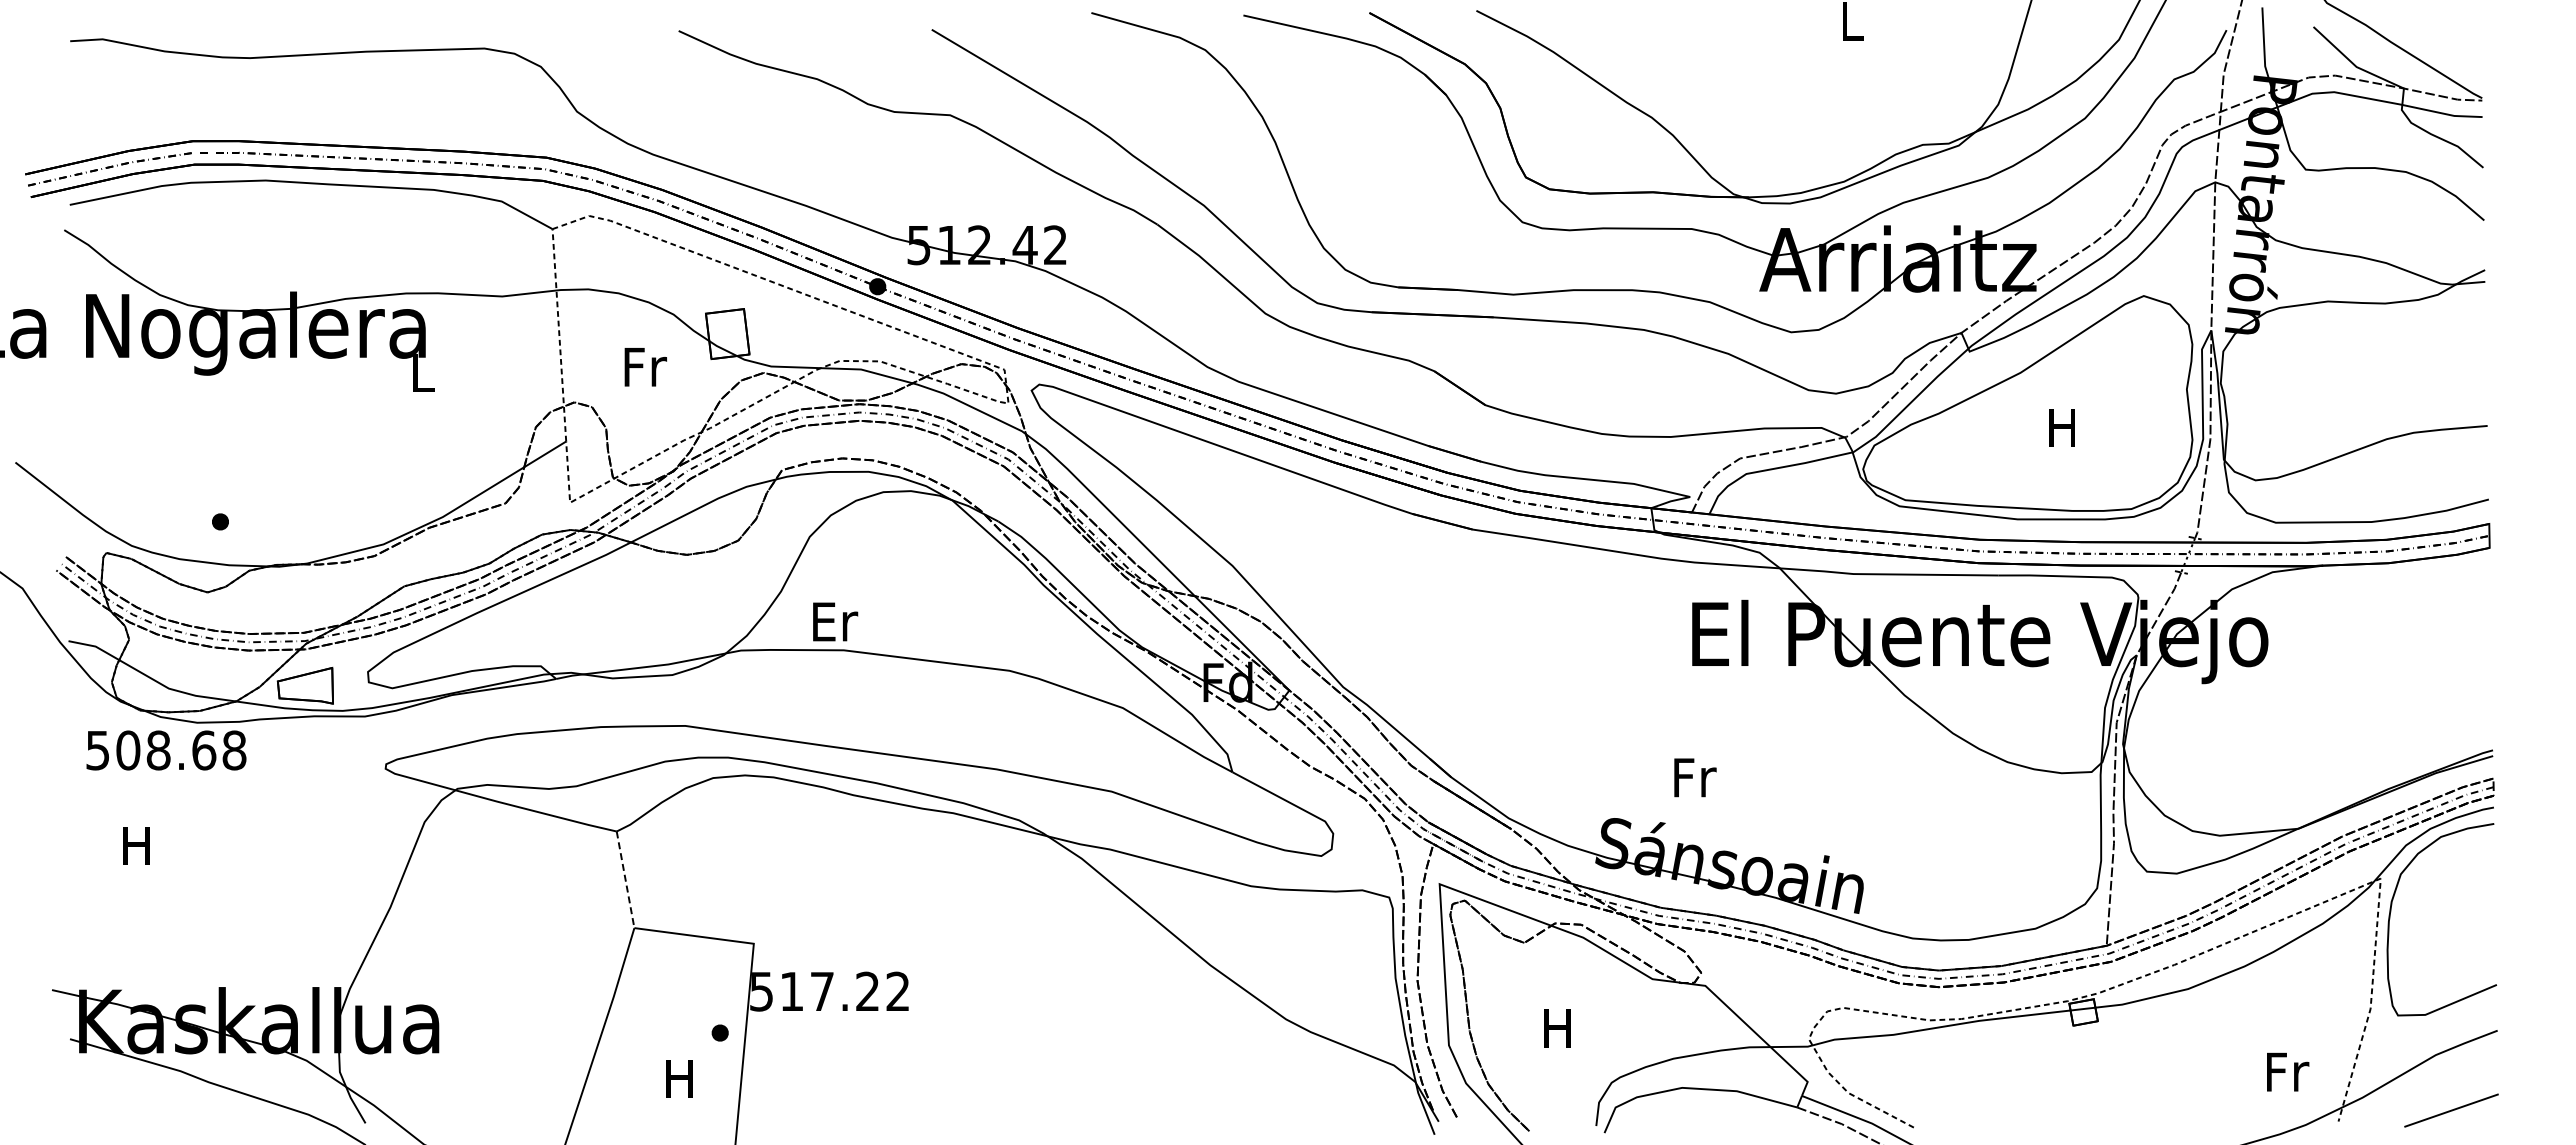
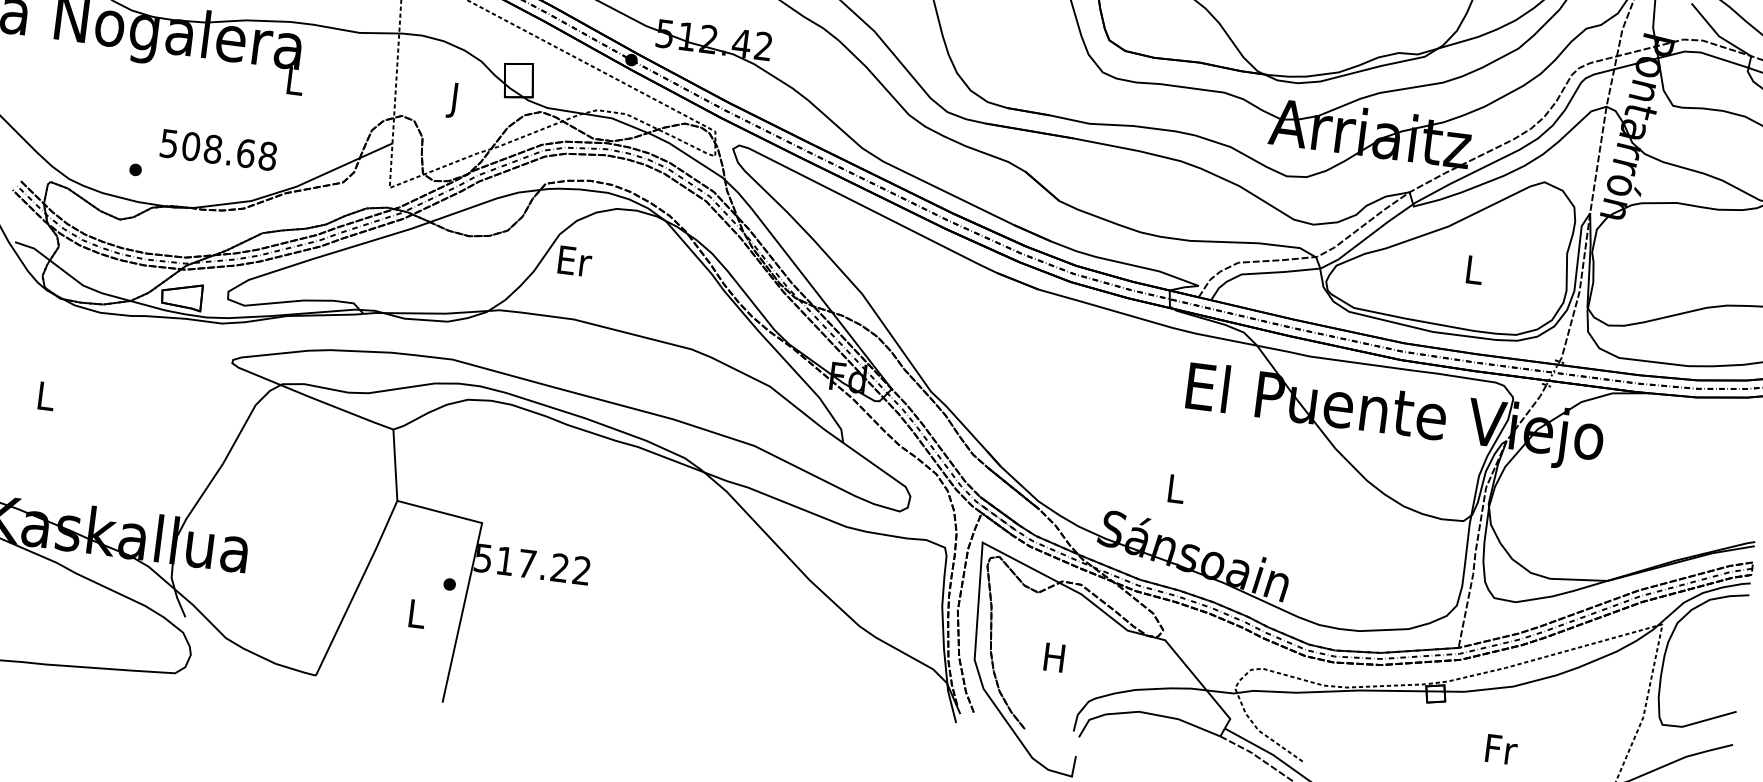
text: (645, 372) -> (456, 100), Fr -> J
text: (2061, 427) -> (1473, 269), H -> L
text: (835, 621) -> (575, 261), moved
text: (166, 750) -> (218, 150), moved
text: (1695, 777) -> (1177, 488), Fr -> L
text: (136, 845) -> (45, 395), H -> L
line: (625, 880) -> (395, 465), dashed -> solid
text: (2288, 1071) -> (1502, 749), moved
text: (679, 1078) -> (416, 613), H -> L

